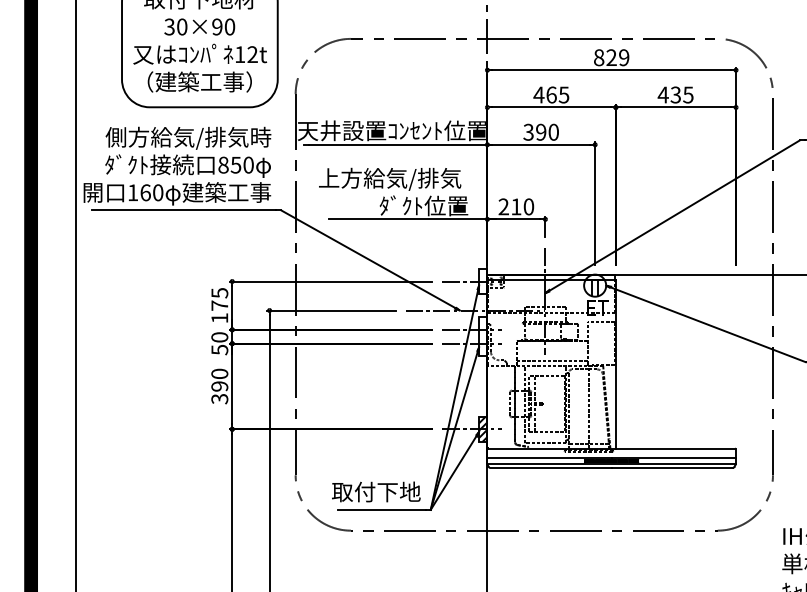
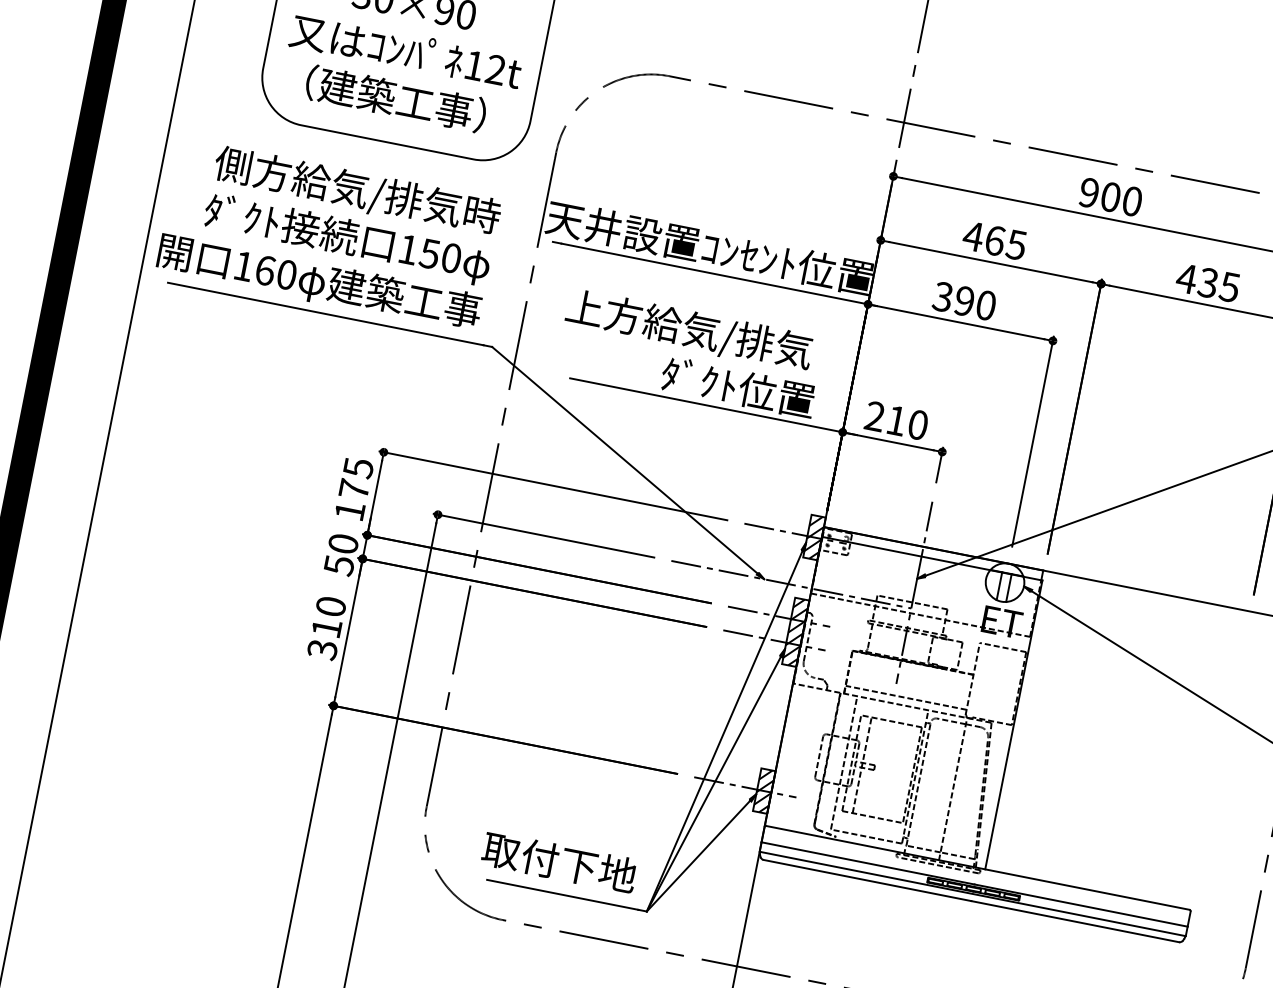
text: (611, 57) -> (1110, 196), 829 -> 900
text: (223, 164) -> (408, 248), 850 -> 150
hatch: (483, 281) -> (814, 537), added
hatch: (483, 336) -> (796, 631), added
text: (219, 386) -> (326, 628), 390 -> 310

